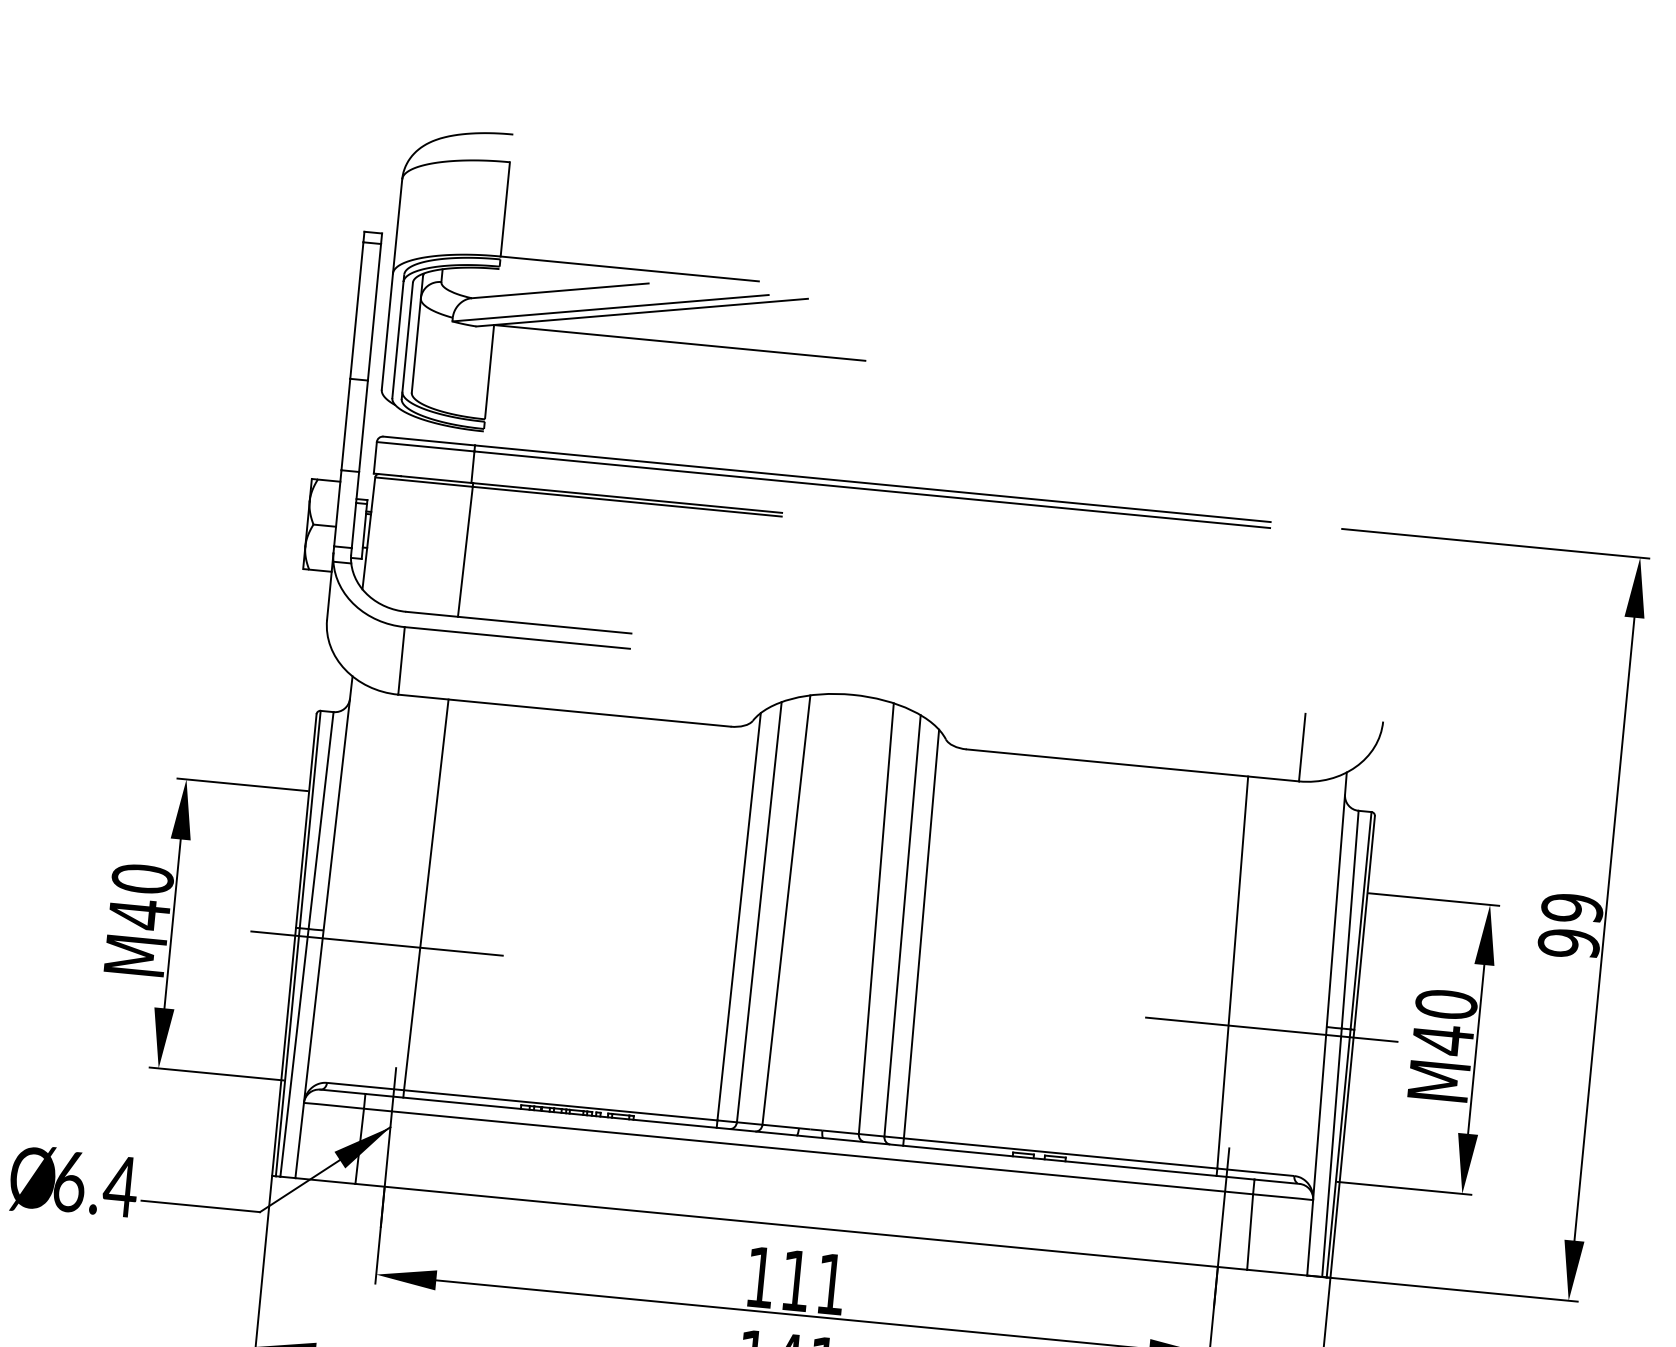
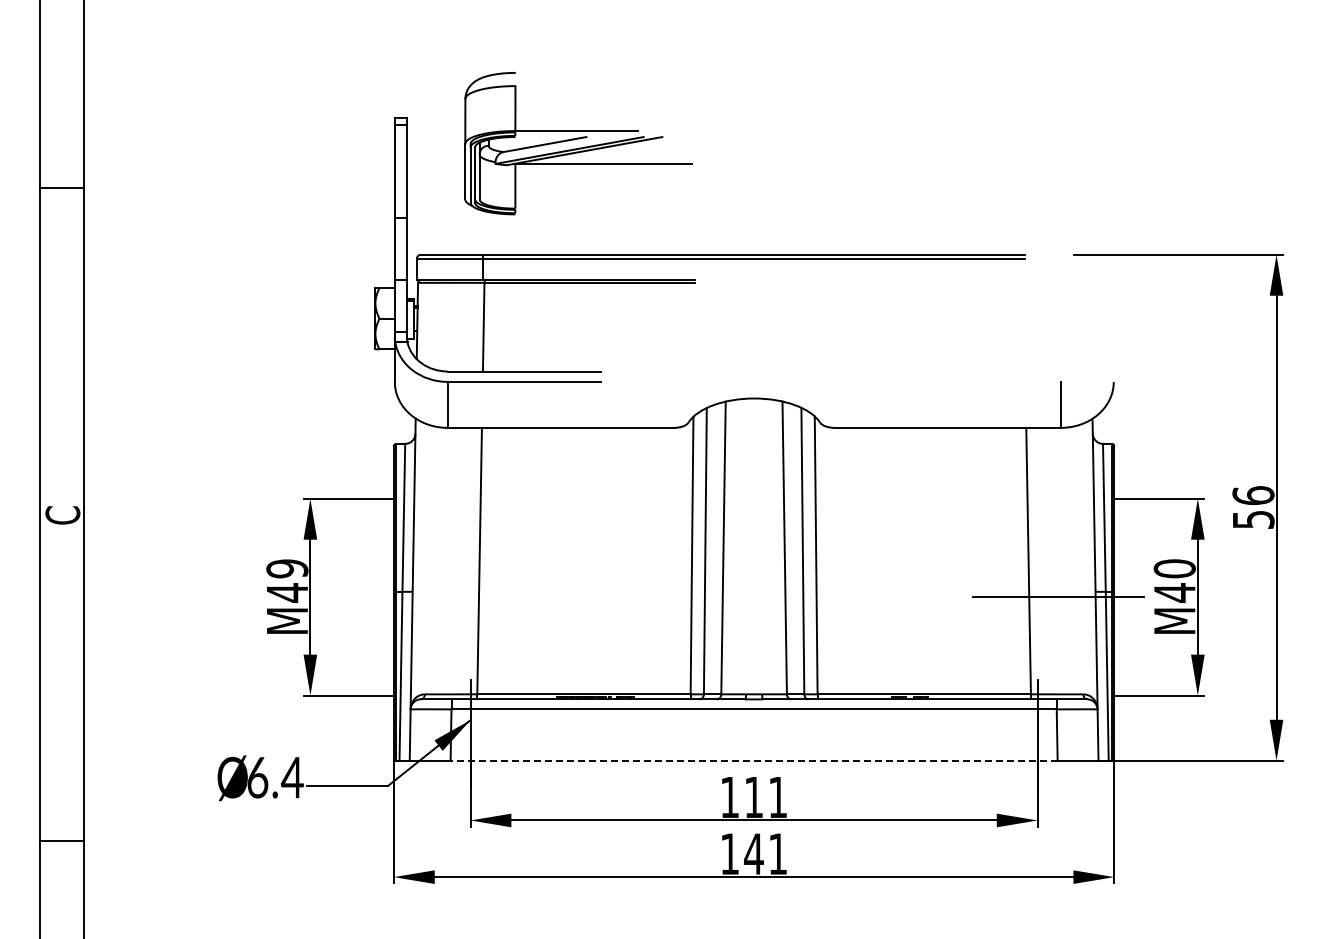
part: (630, 295) -> (578, 143), size x0.7
text: (143, 878) -> (287, 568), M40 -> M49
text: (1570, 925) -> (1253, 507), 99 -> 56
line: (376, 944) -> (449, 597), removed
line: (801, 1226) -> (754, 760), solid -> dashed

